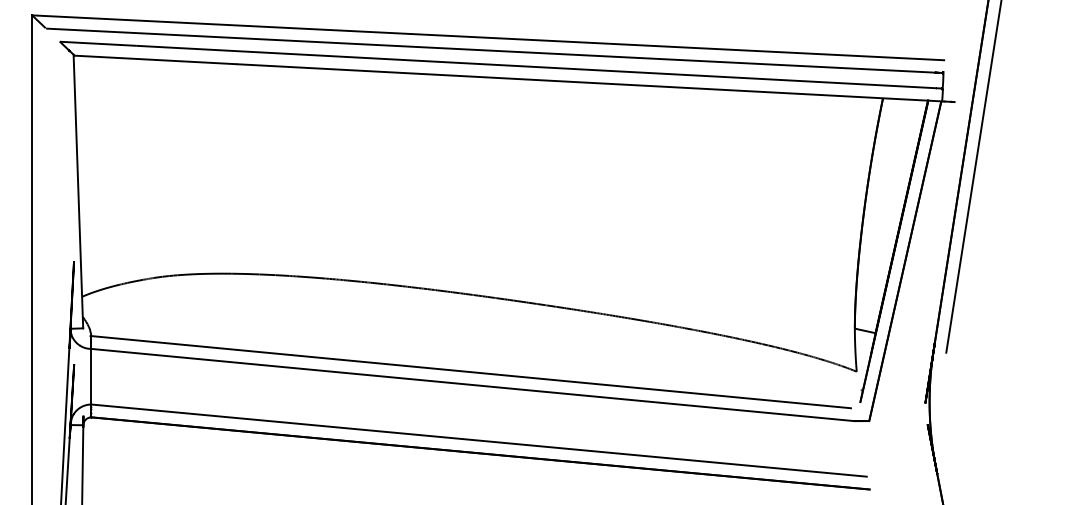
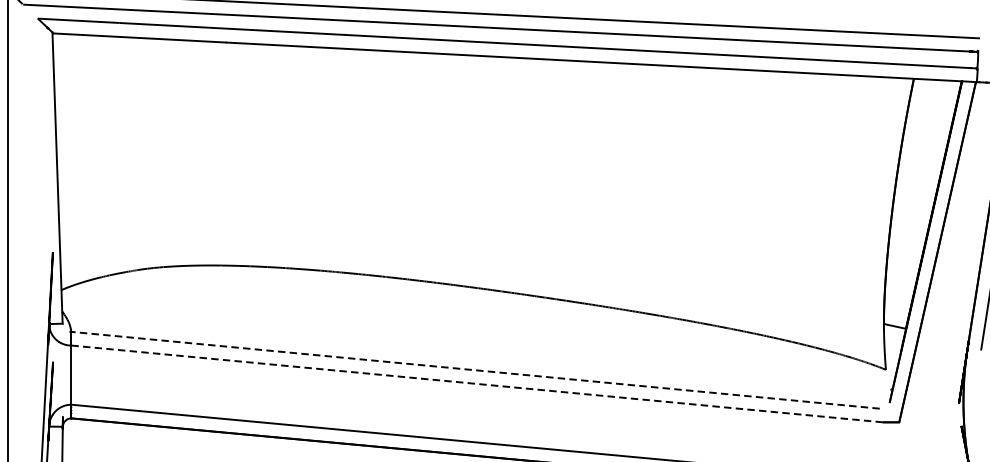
line: (470, 372) -> (474, 370), solid -> dashed
line: (472, 385) -> (476, 384), solid -> dashed

